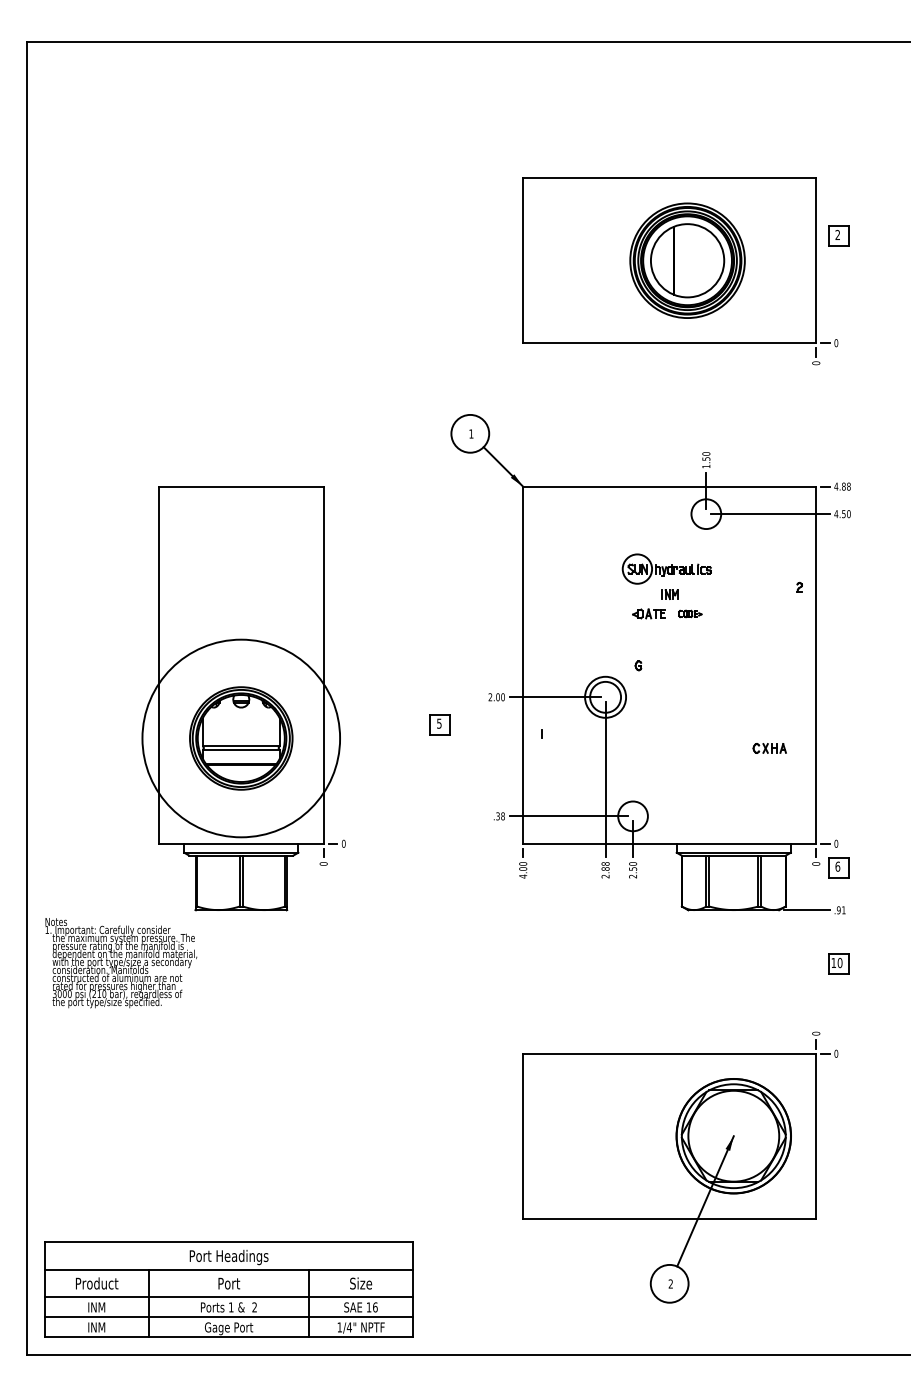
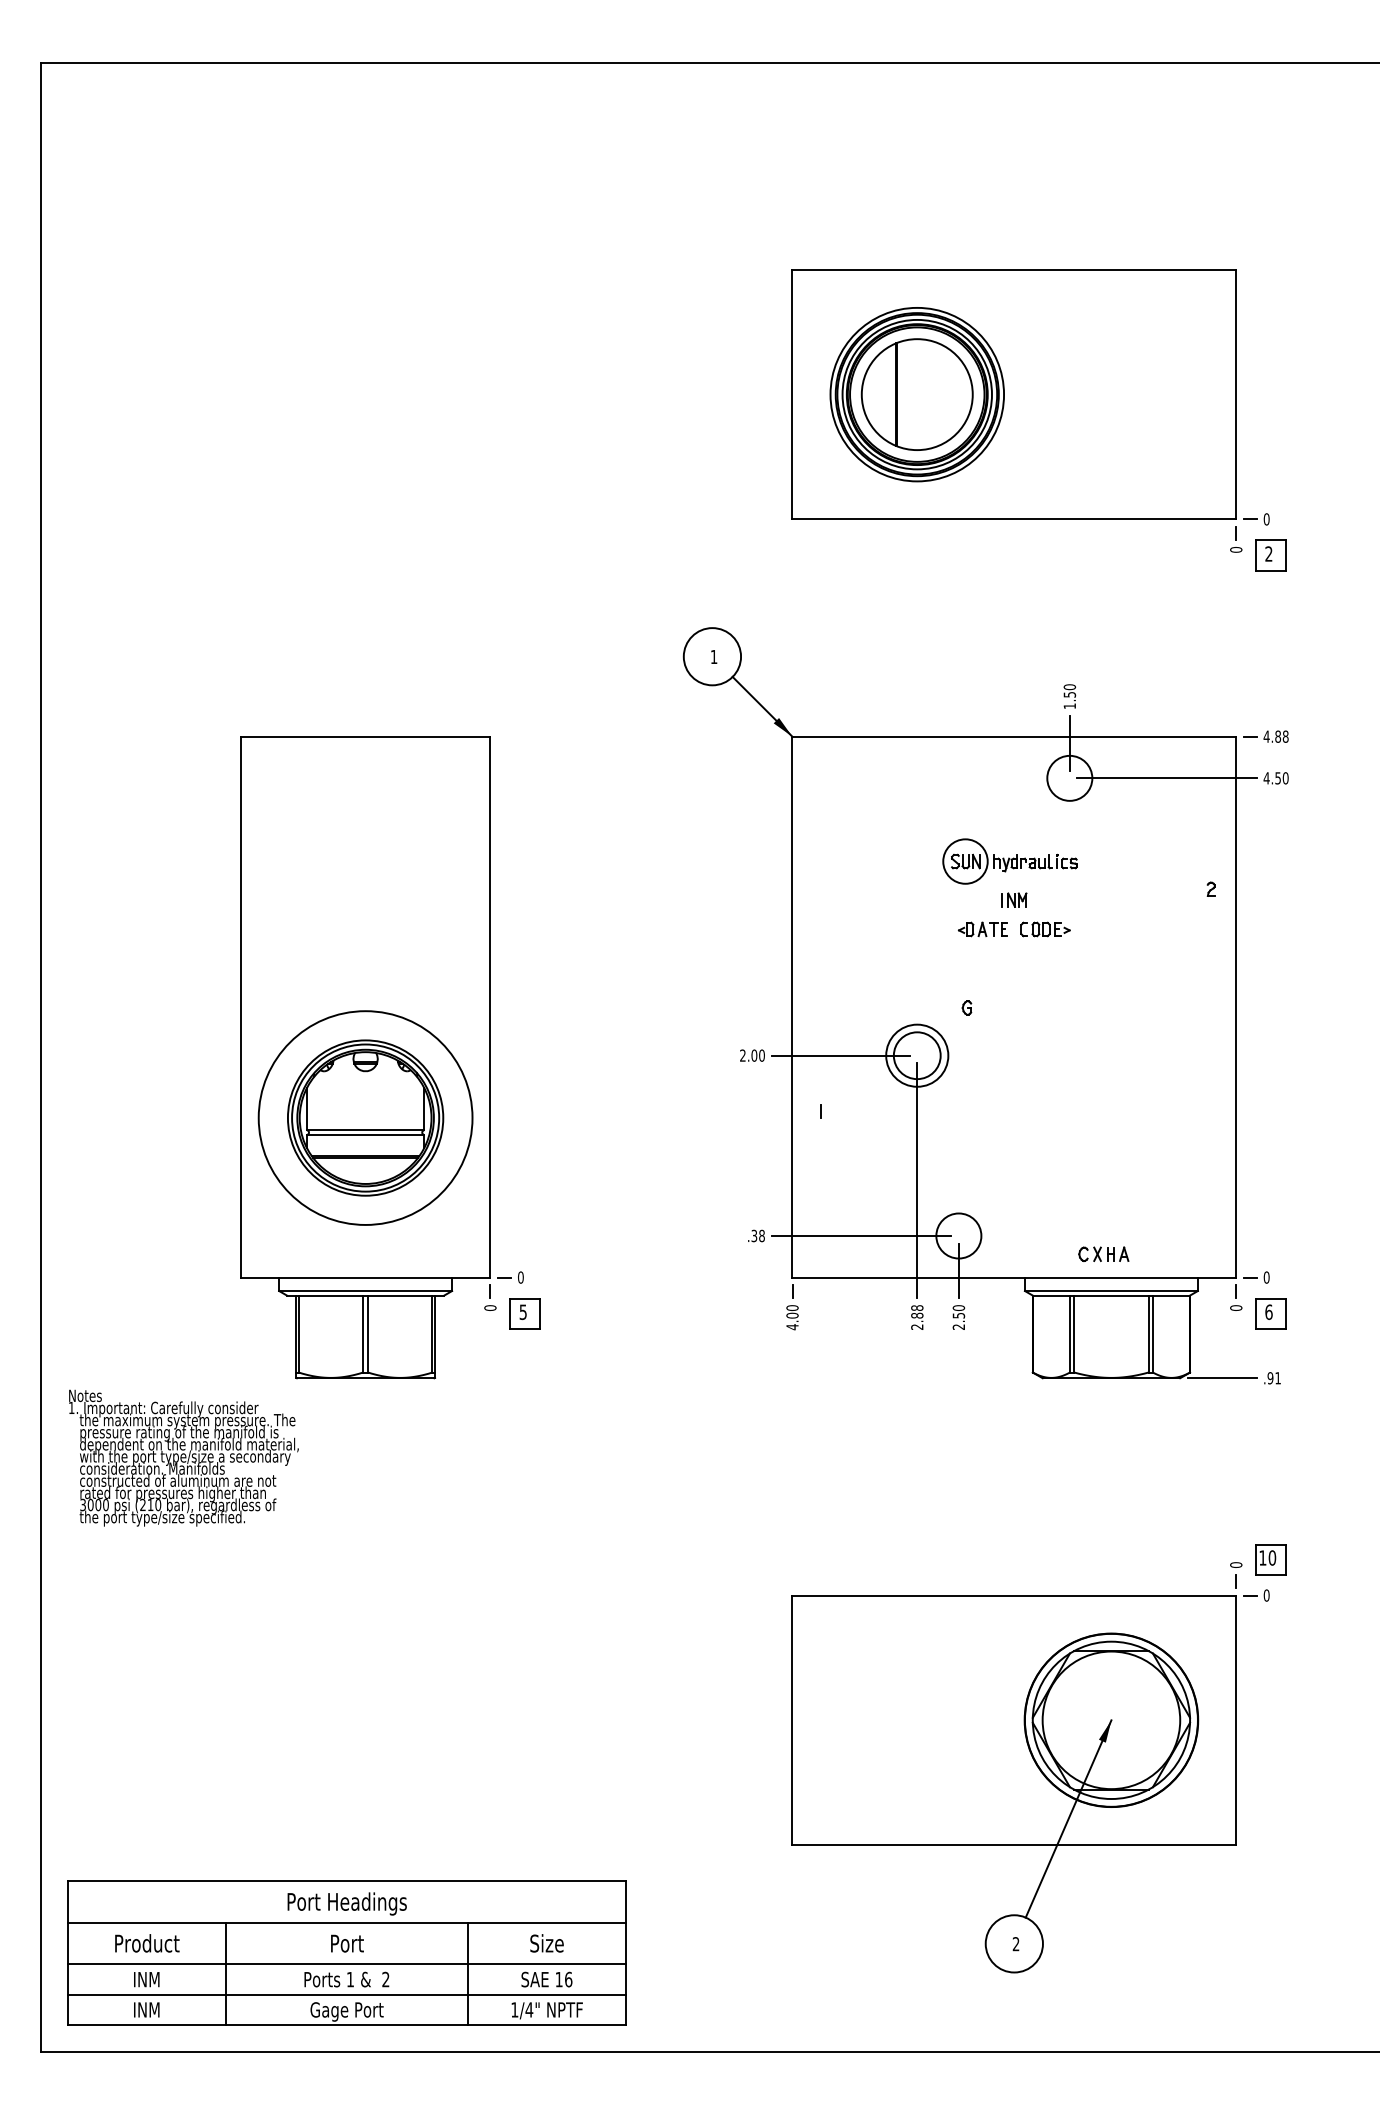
part: (838, 235) -> (1269, 554), moved
part: (687, 260) -> (917, 394), moved
part: (690, 613) -> (1045, 928), size x1.43
part: (439, 724) -> (523, 1313), moved
circle: (240, 738) -> (364, 1118), size x0.71
part: (769, 748) -> (1103, 1254), moved
part: (838, 963) -> (1269, 1558), moved

